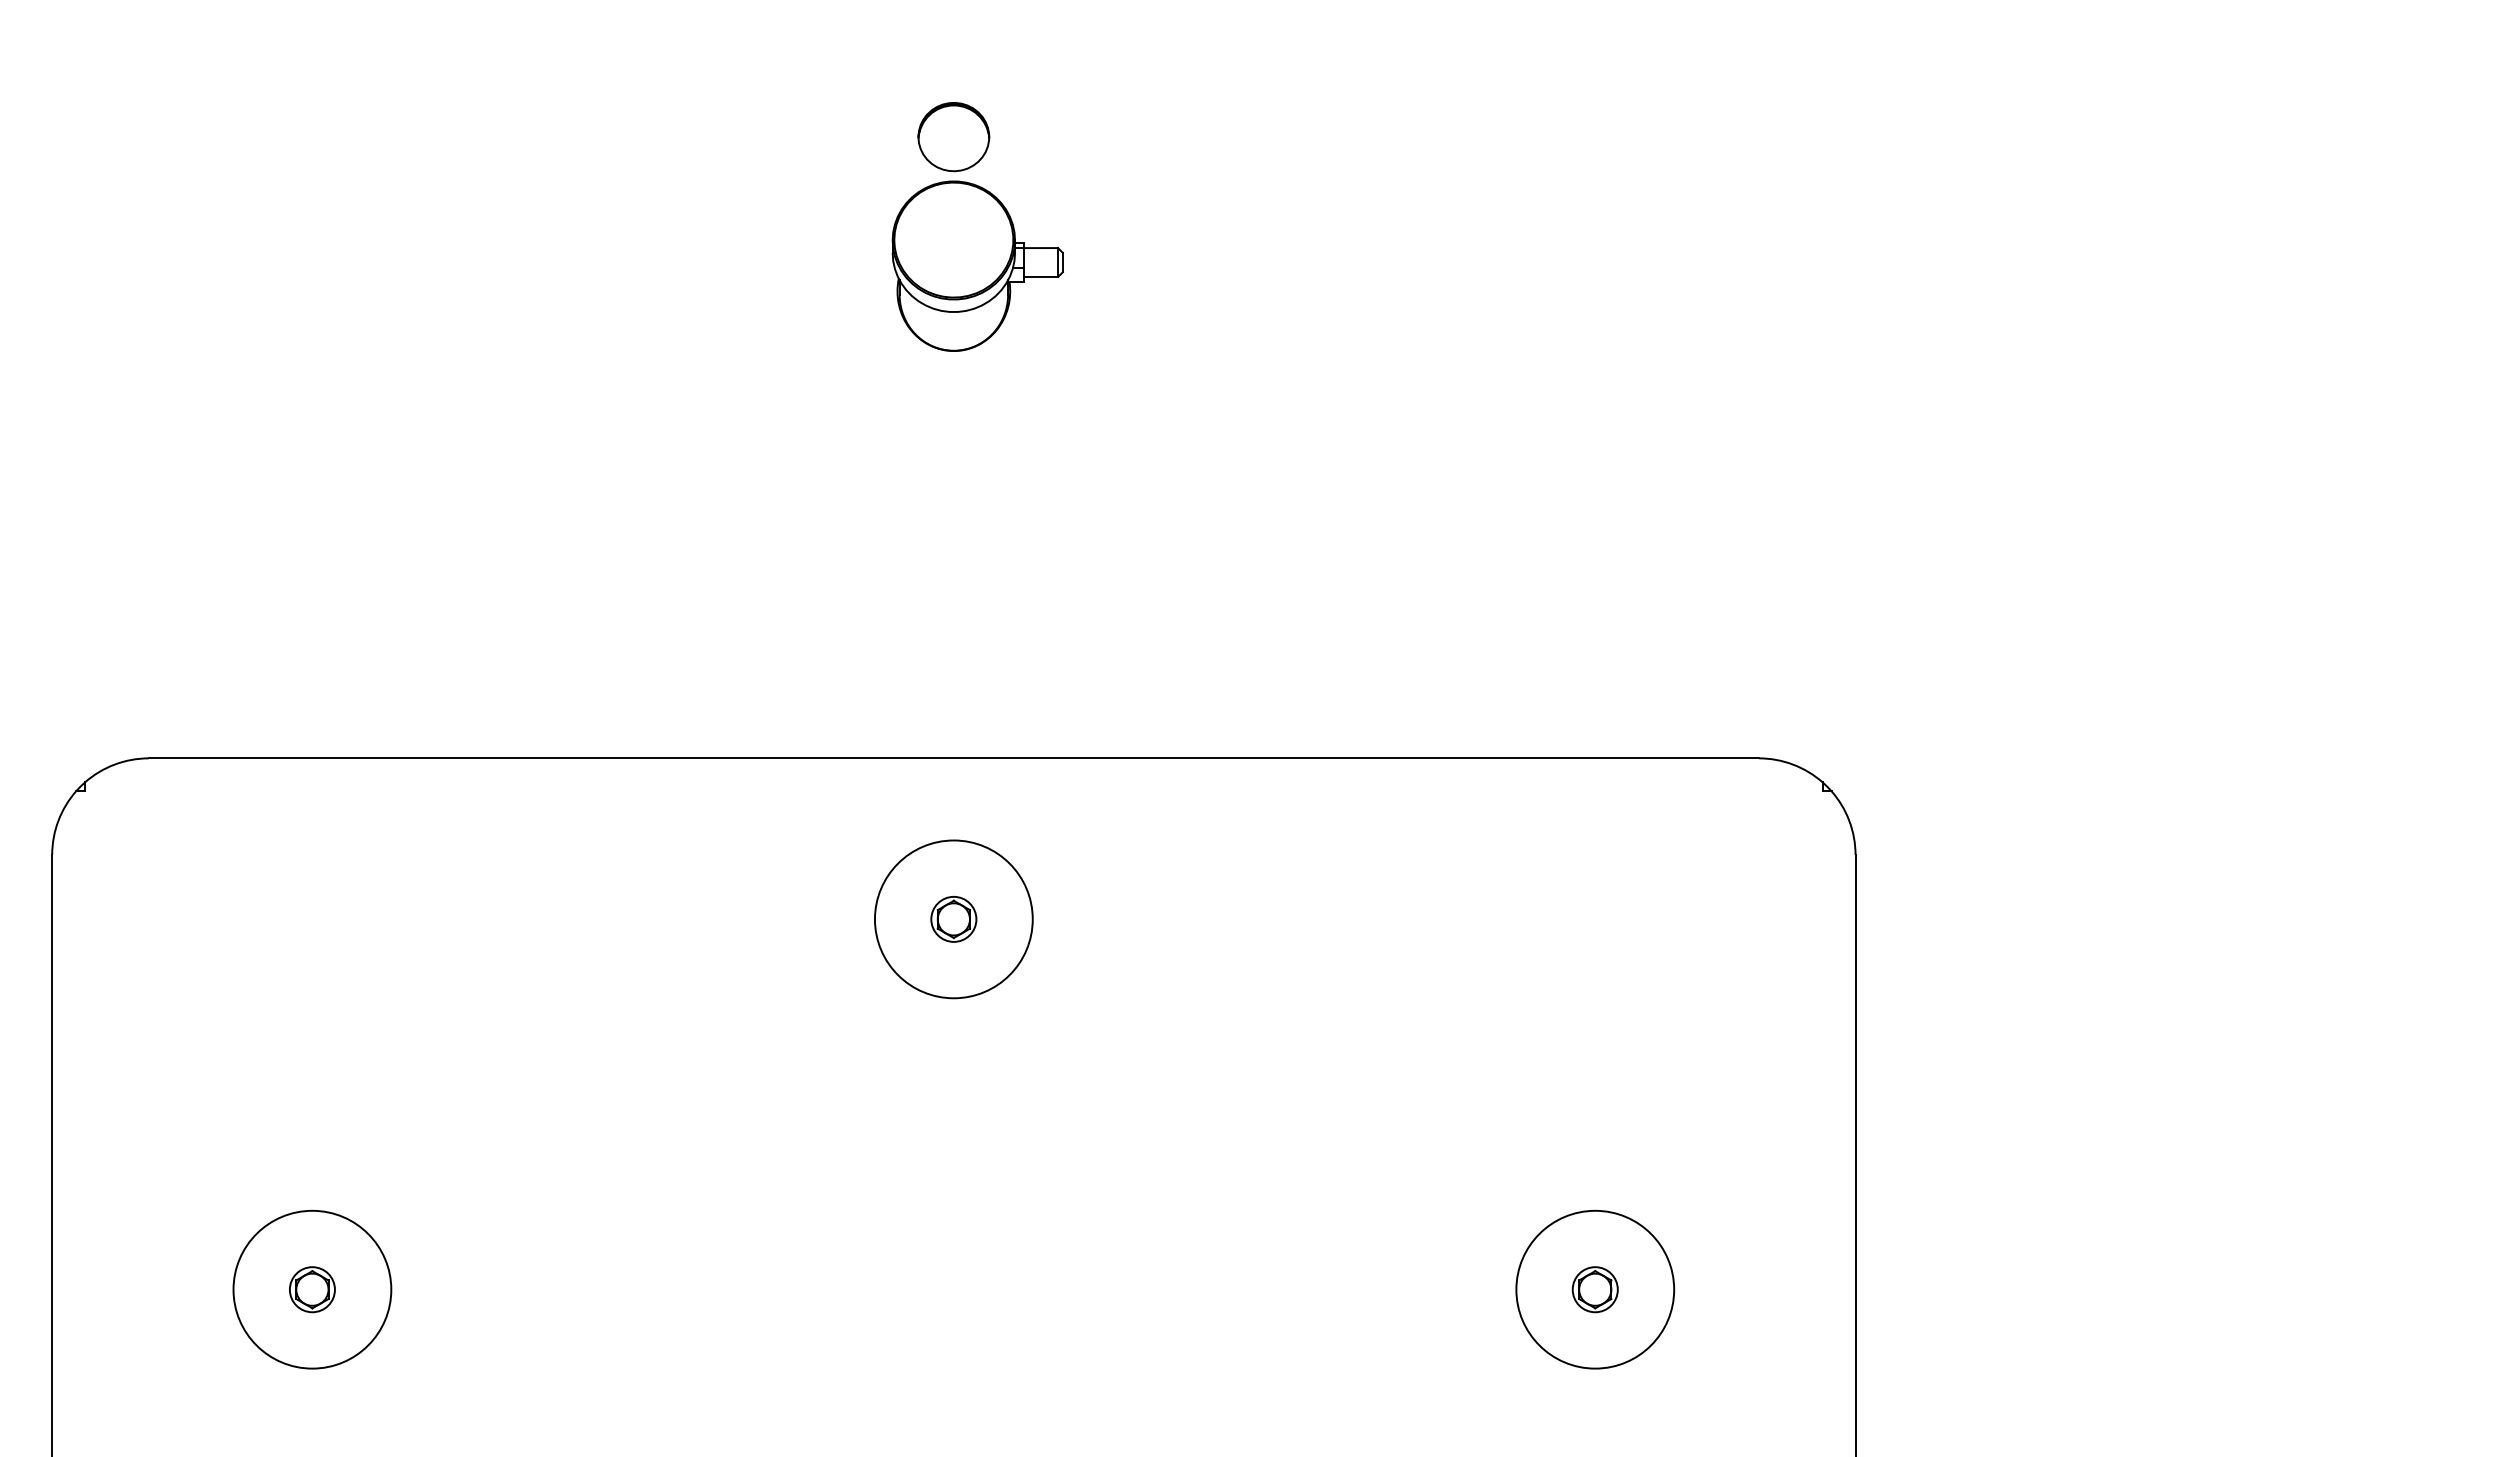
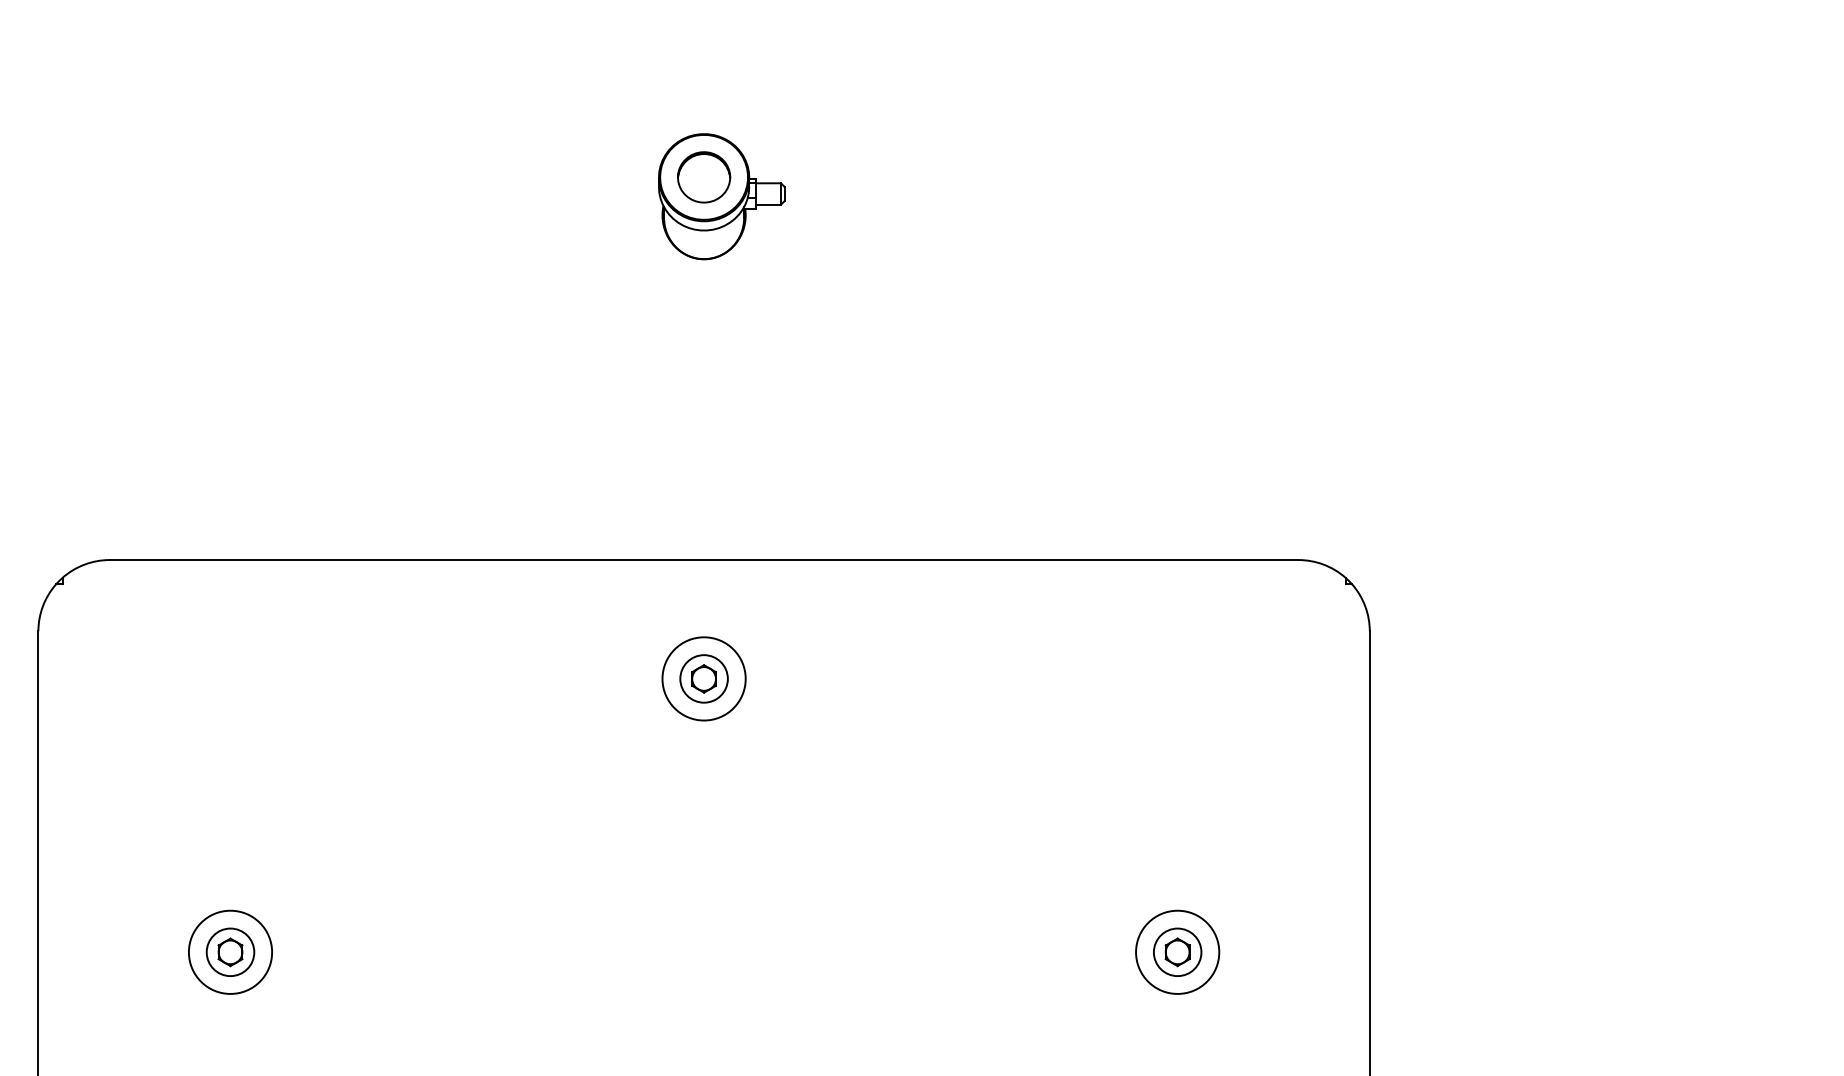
part: (953, 137) -> (703, 177), moved
circle: (953, 919) -> (703, 679), size x0.71
circle: (953, 919) -> (703, 679), size x1.43
circle: (312, 1289) -> (230, 952), size x0.71
circle: (312, 1289) -> (230, 952), size x1.43
circle: (1594, 1289) -> (1177, 952), size x0.71
circle: (1595, 1289) -> (1177, 952), size x1.43

